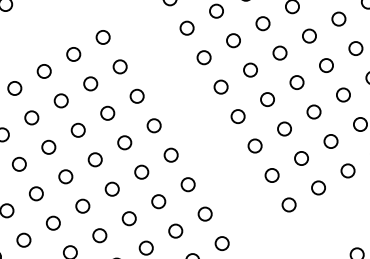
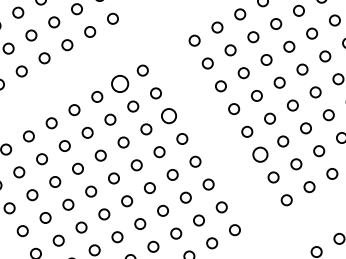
circle: (72, 54) -> (119, 83), size x1.6
circle: (137, 96) -> (169, 116), size x1.4
circle: (255, 145) -> (260, 154), size x1.4

